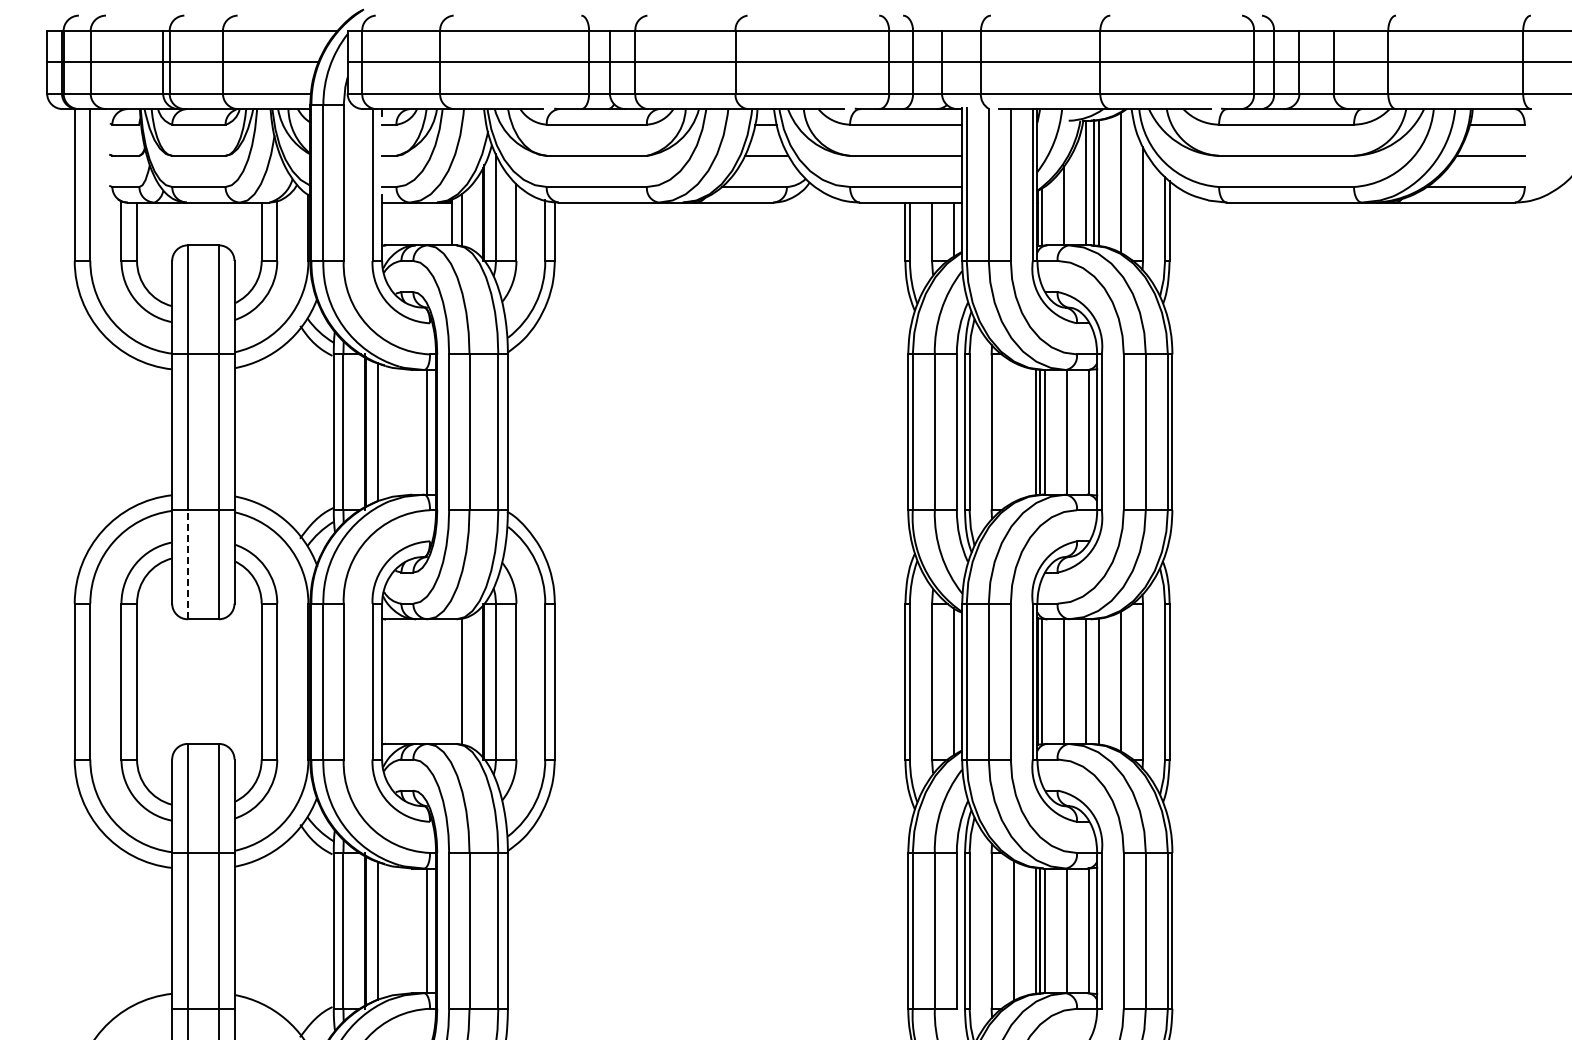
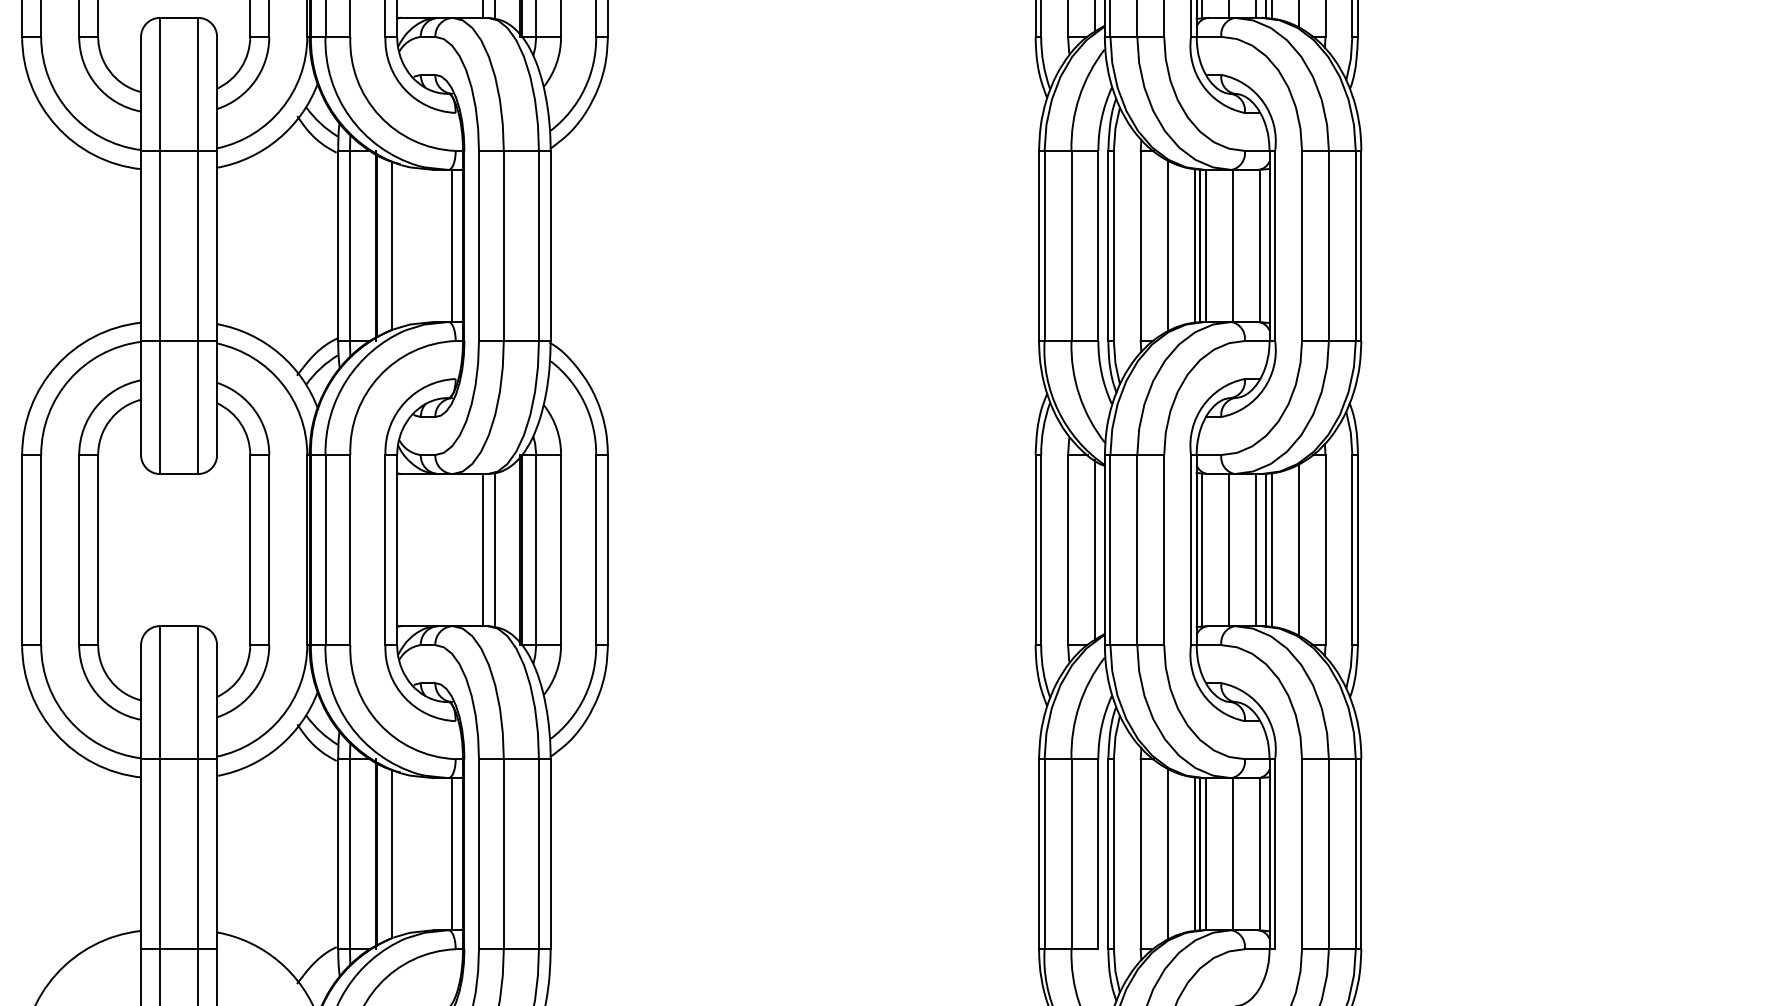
line: (1013, 432) -> (1167, 246), added
line: (187, 564) -> (159, 407), dashed -> solid
line: (452, 681) -> (483, 549), added
line: (1094, 681) -> (1266, 549), added

